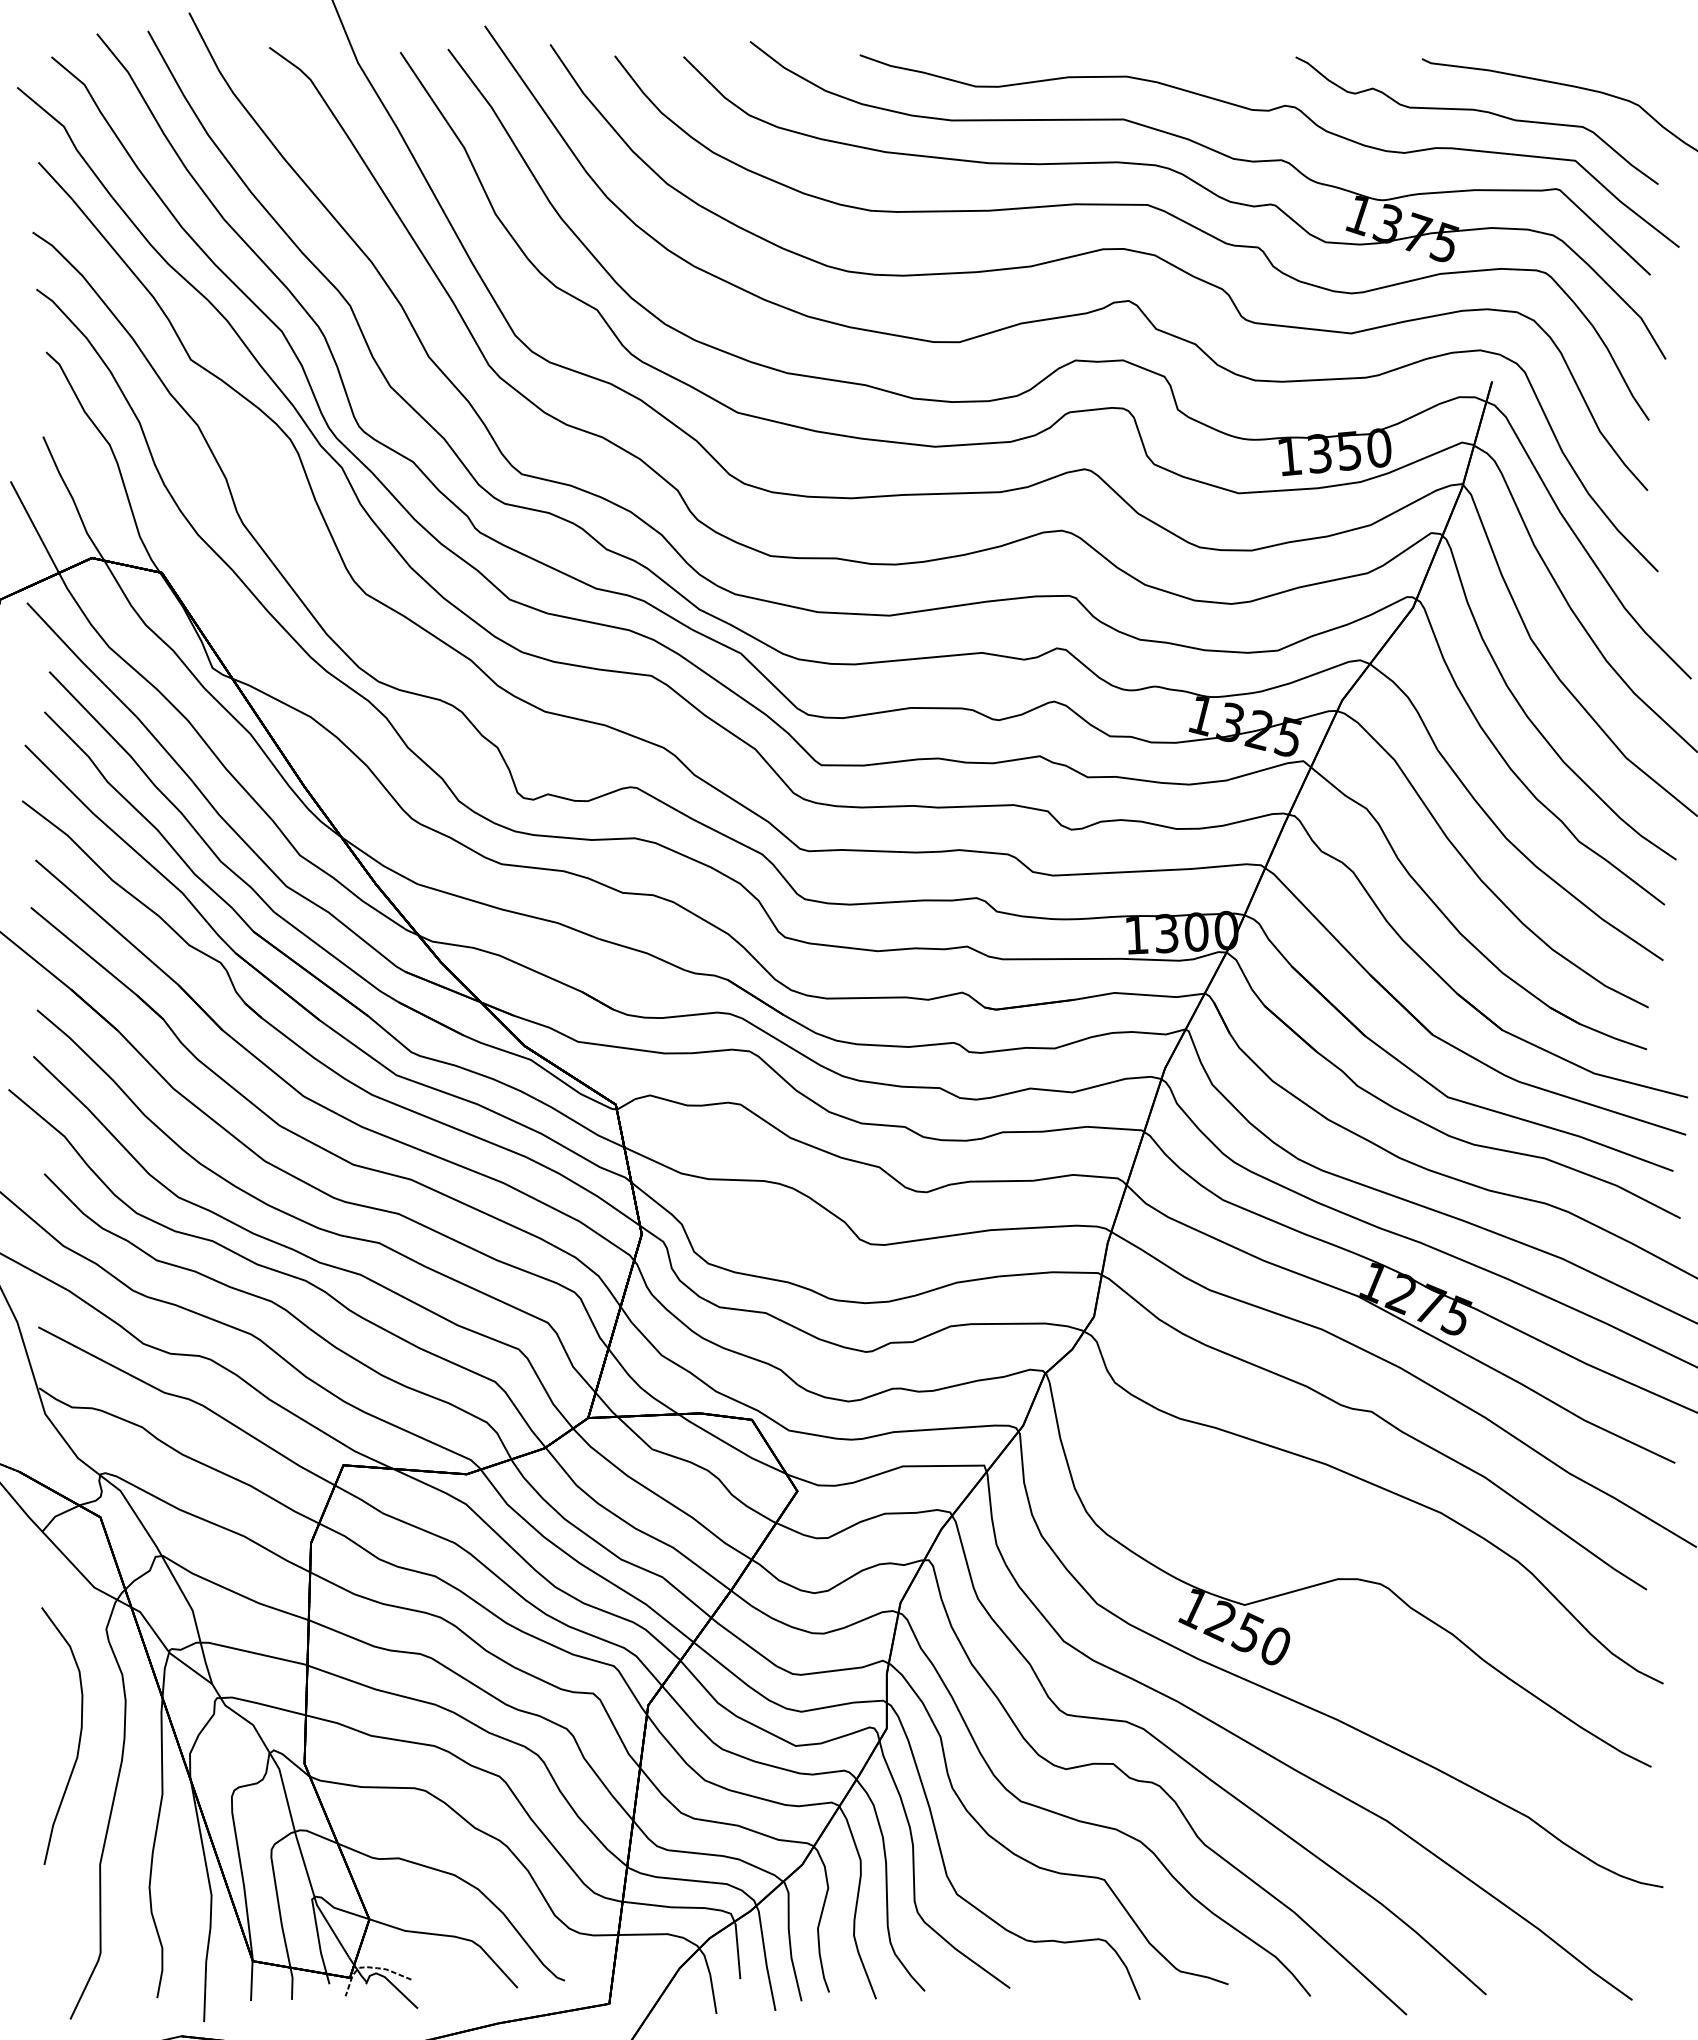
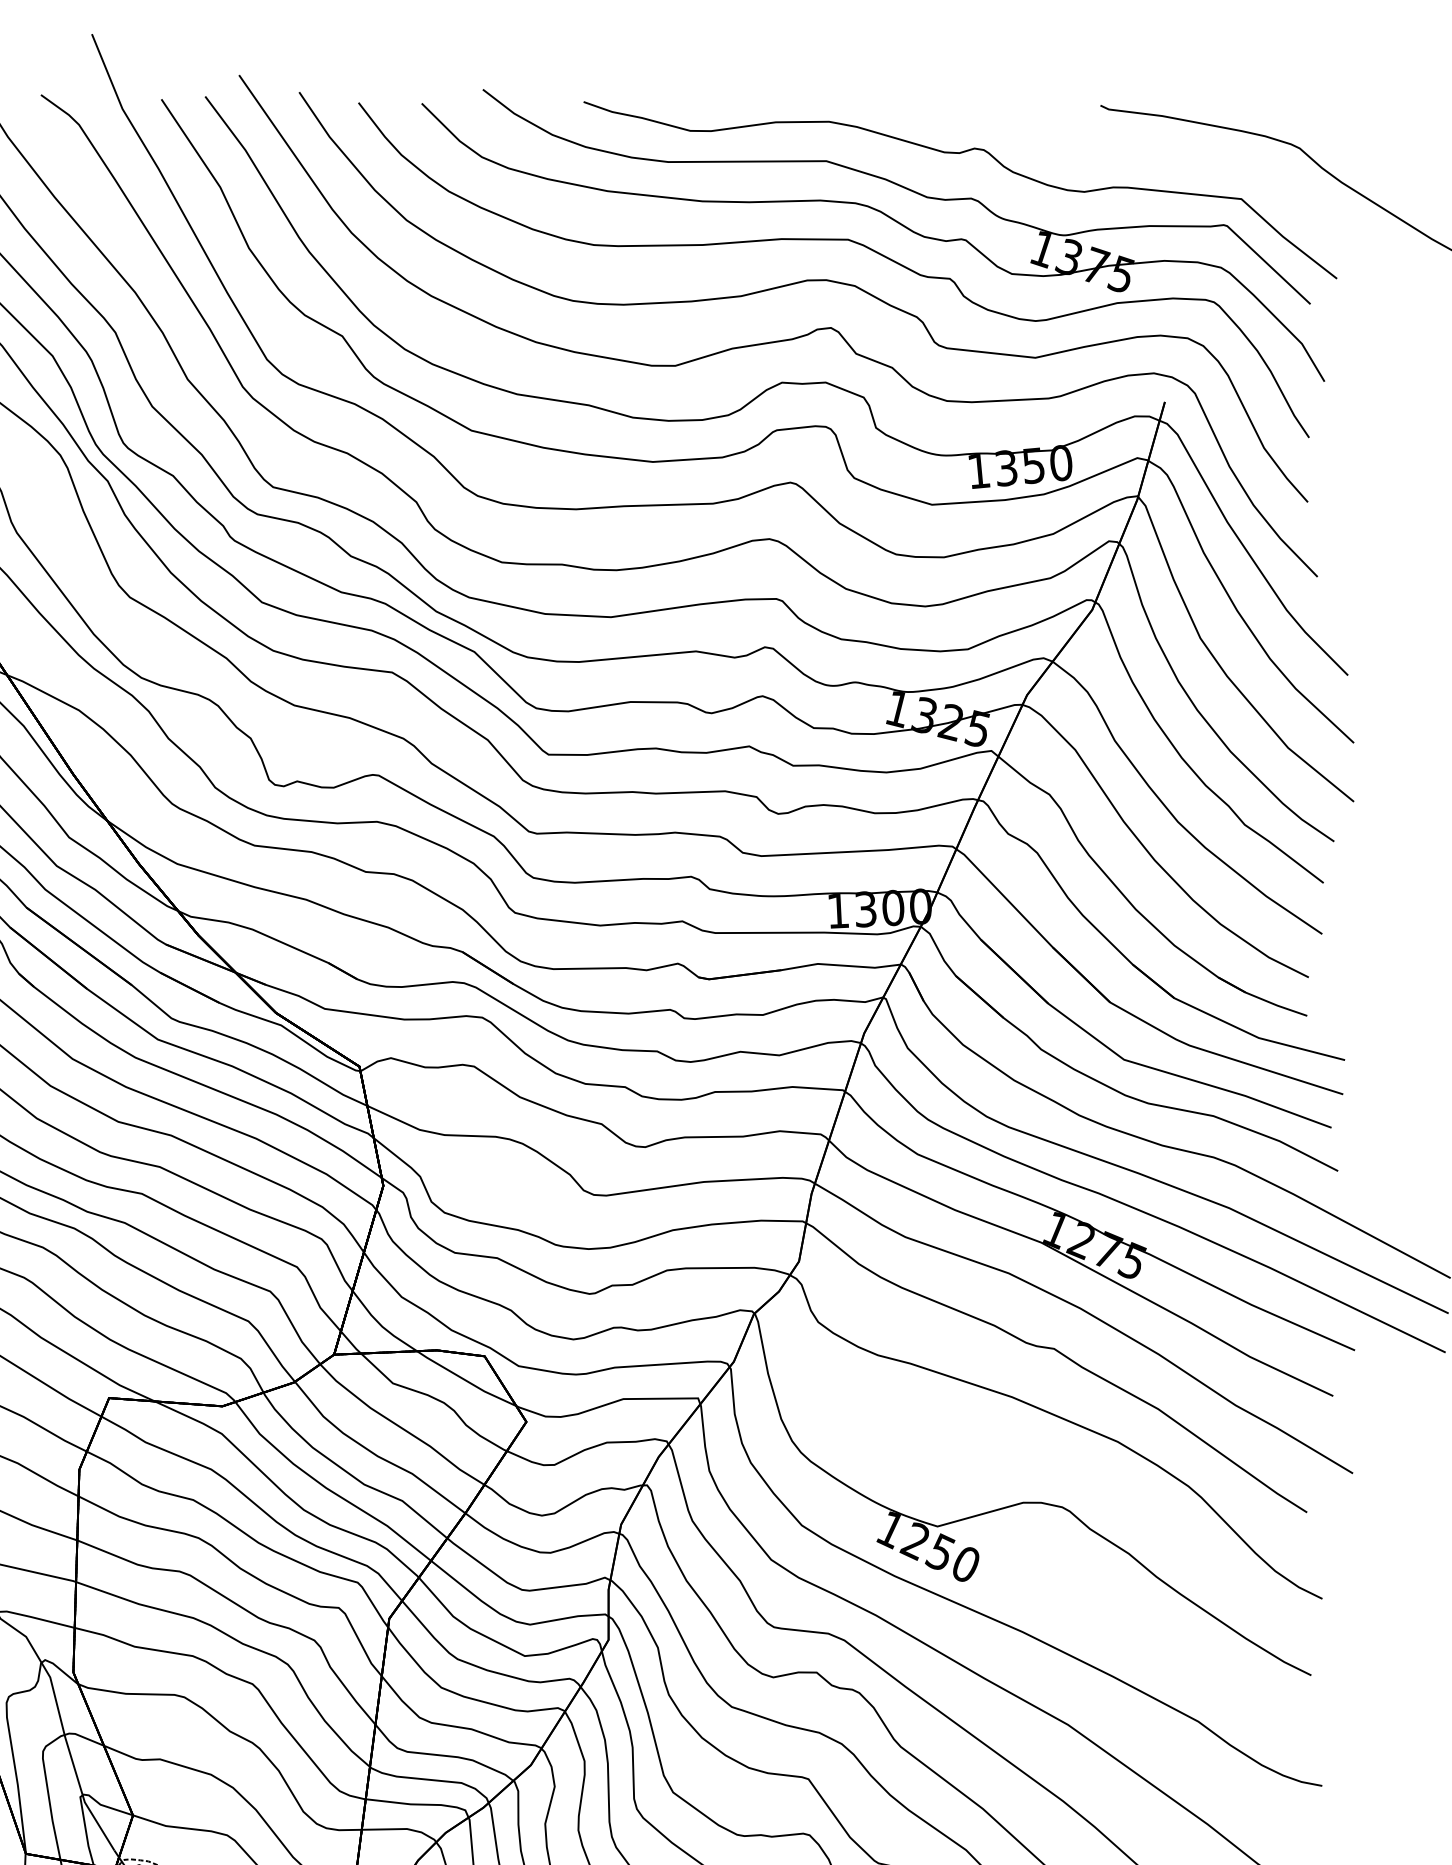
curve: (1476, 111) -> (1150, 153), removed

